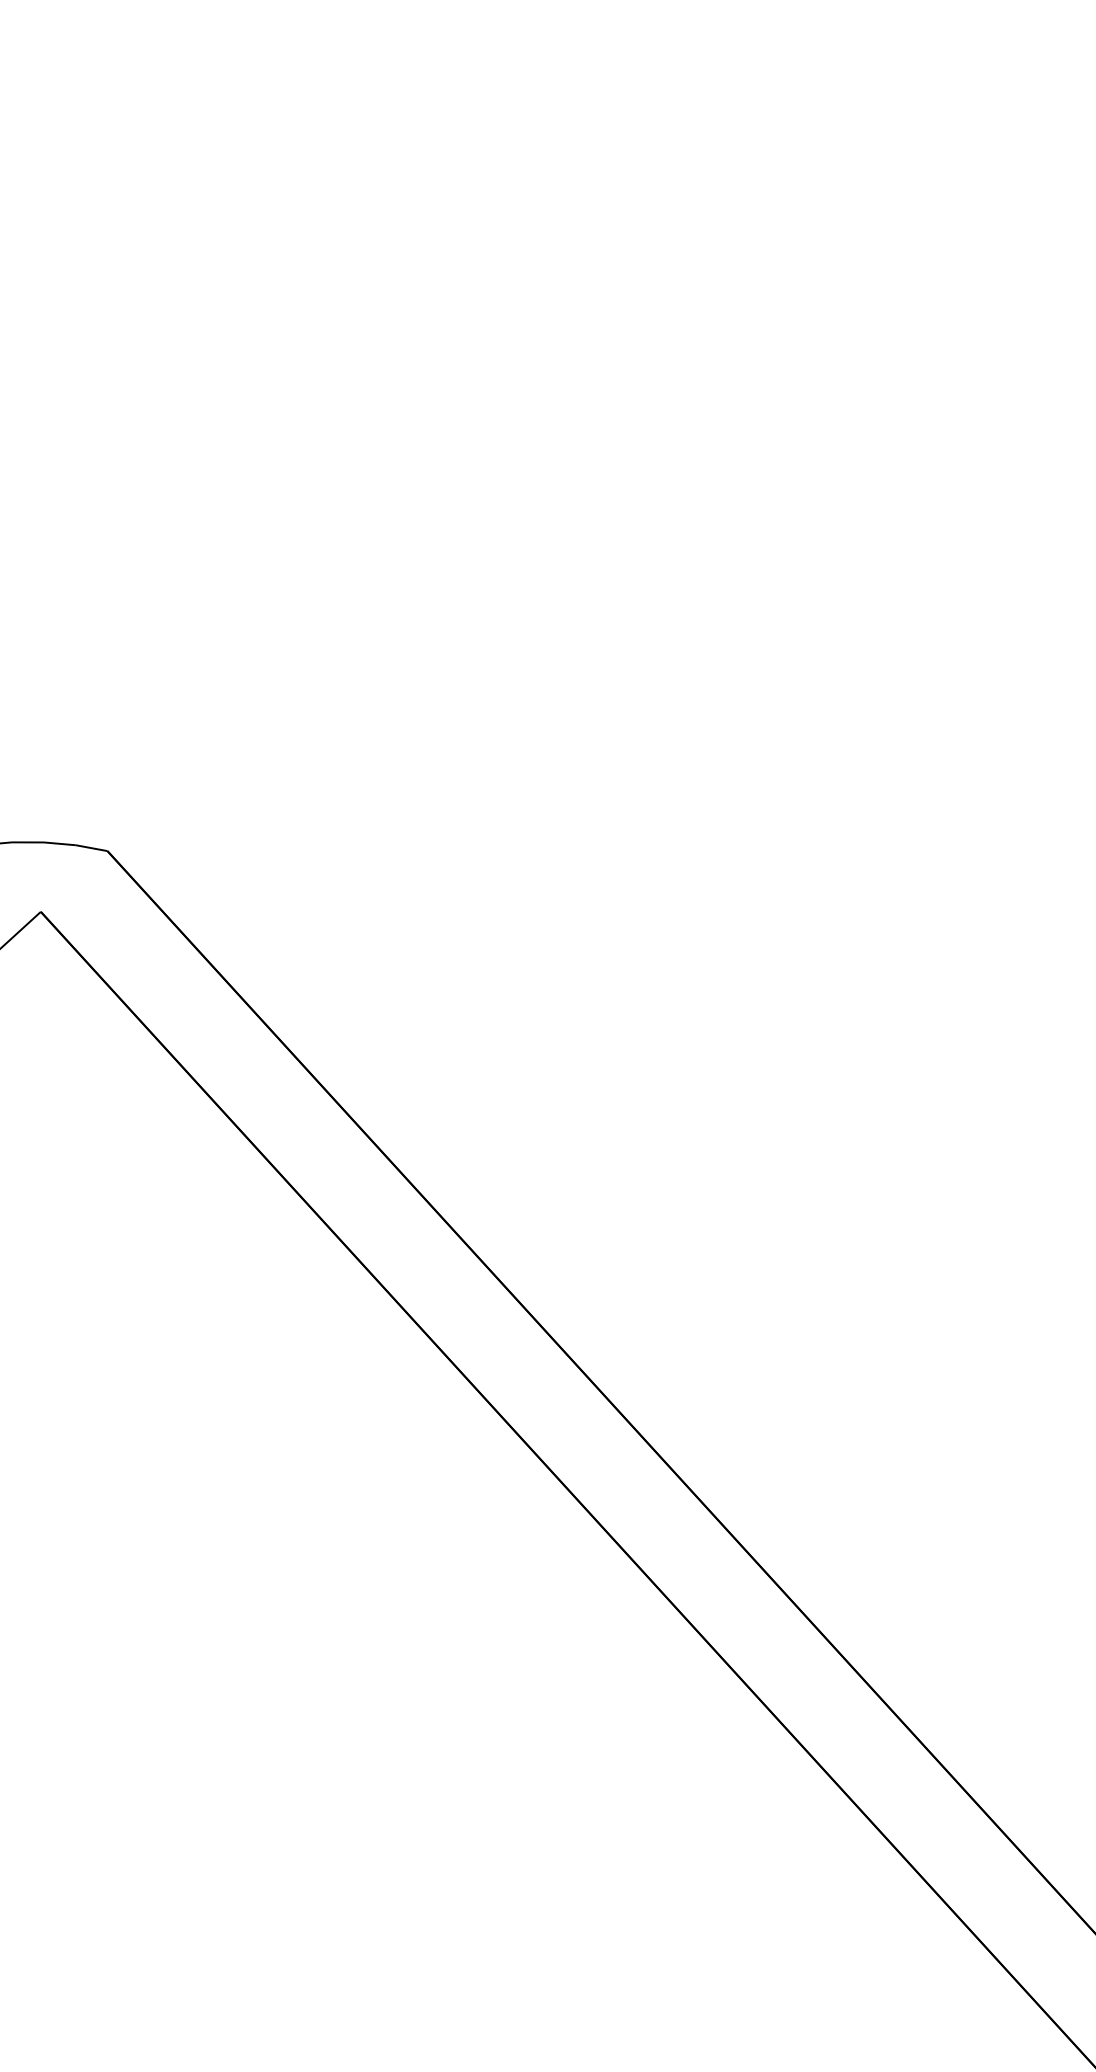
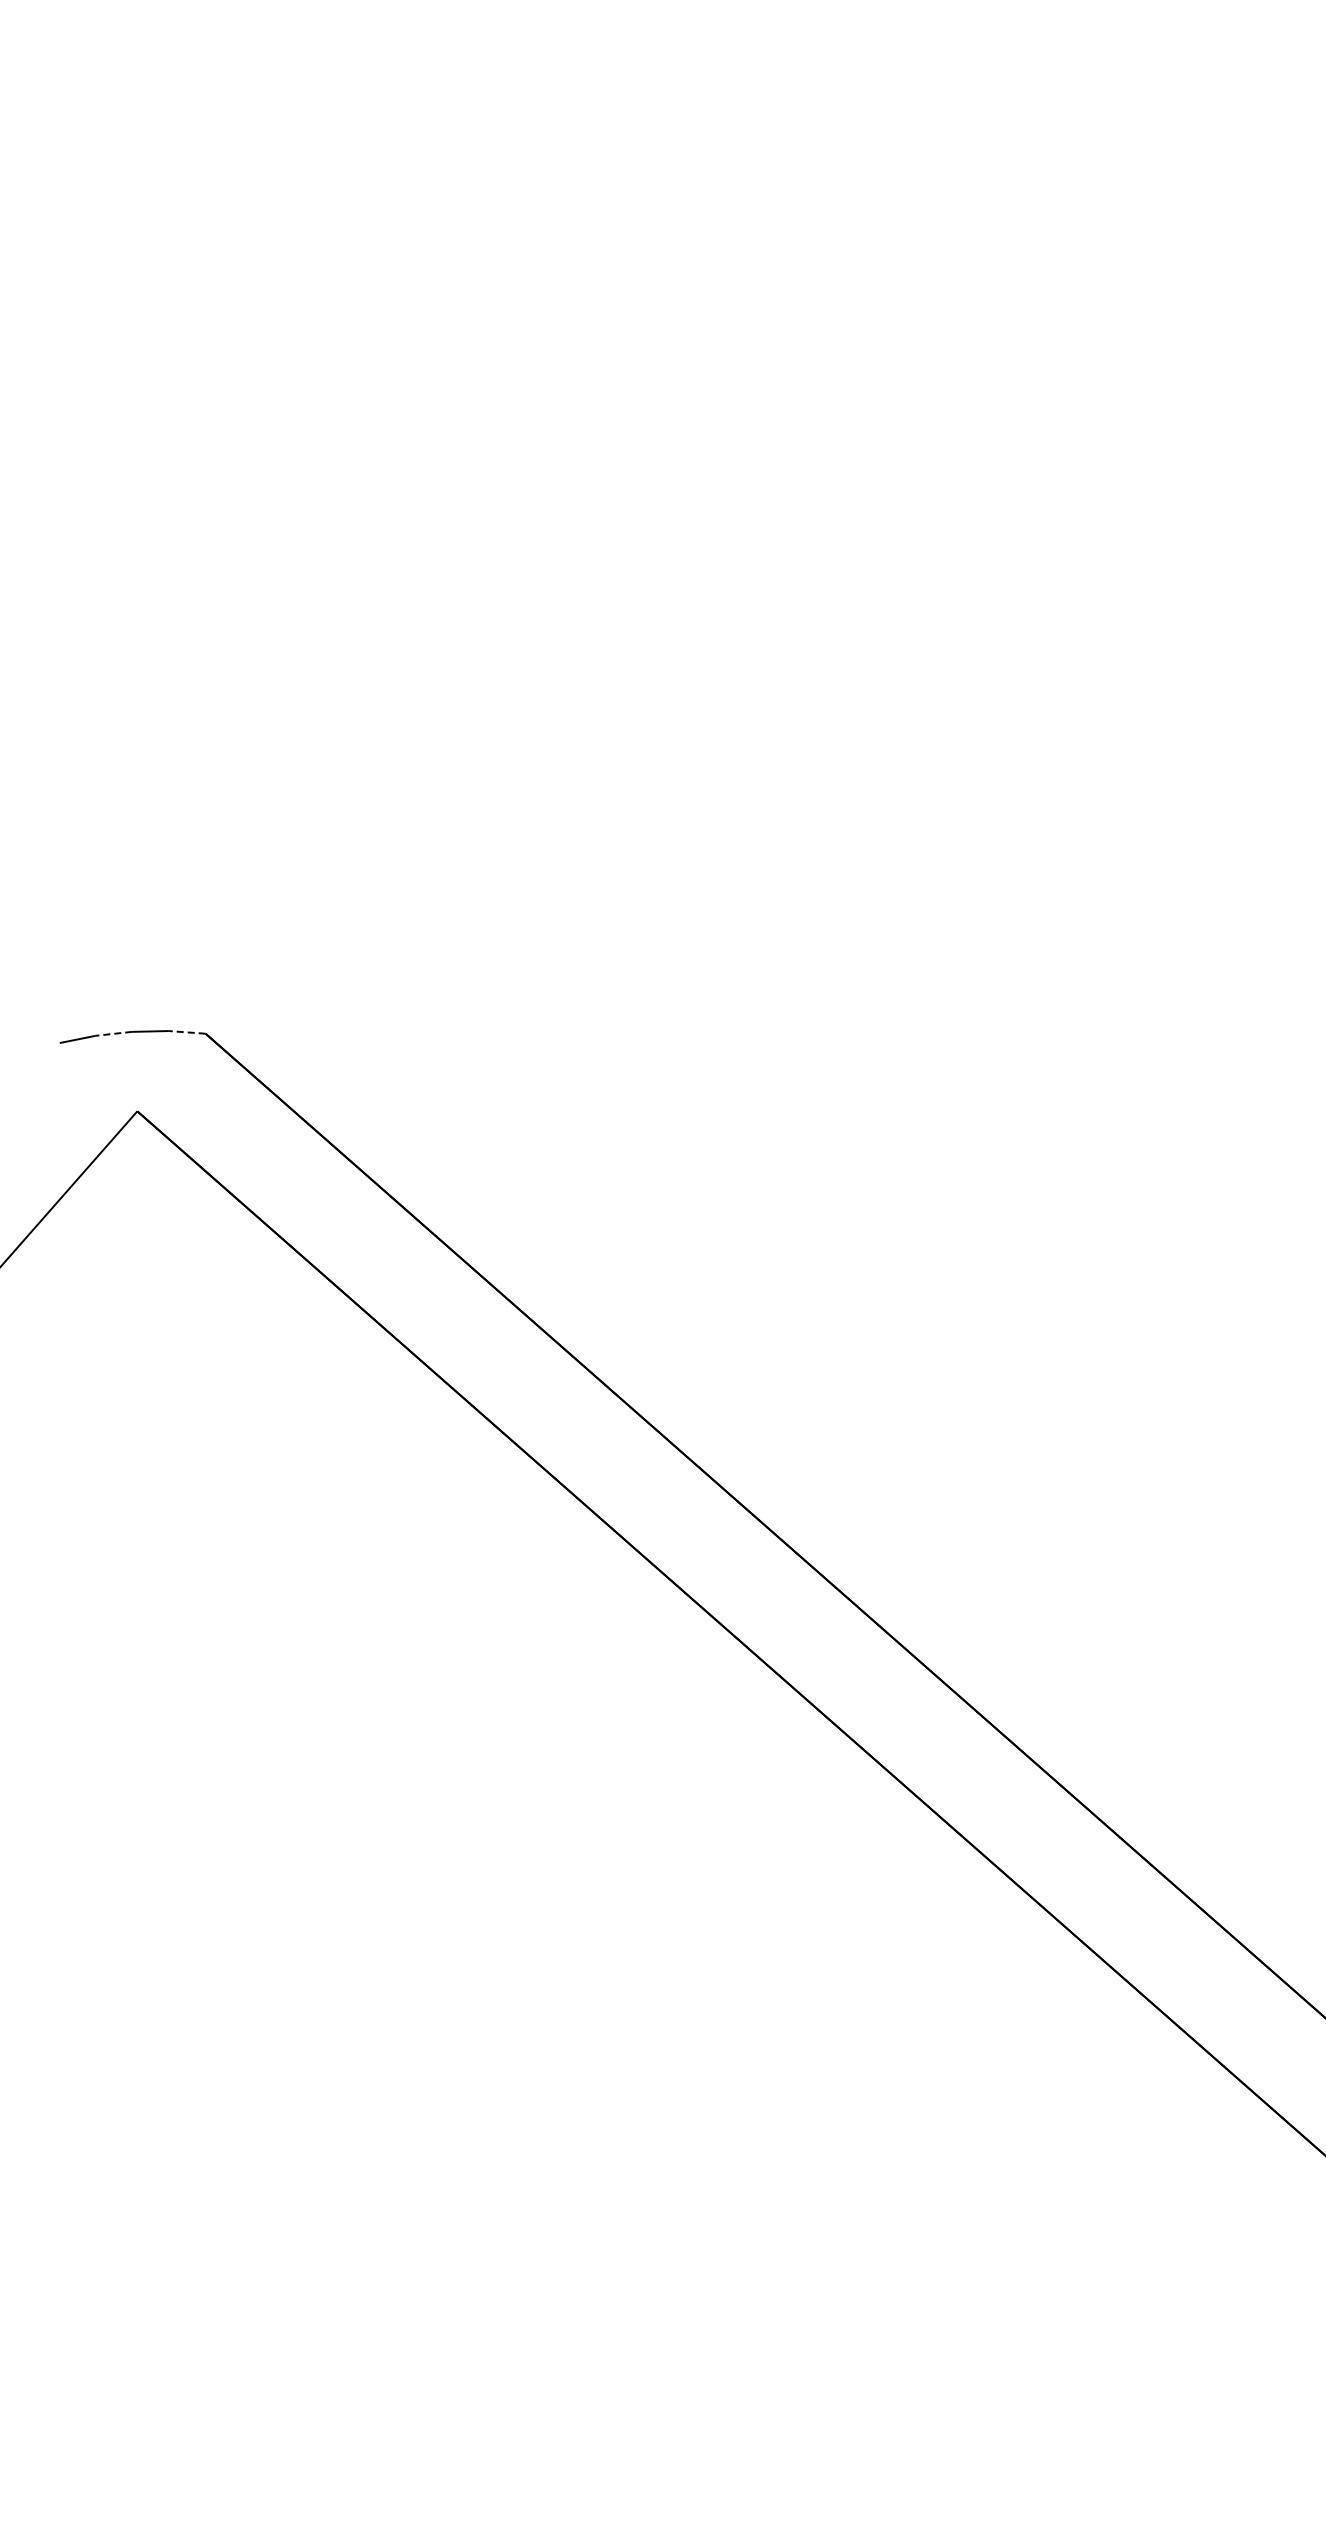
line: (27, 842) -> (113, 1033), solid -> dashed
line: (91, 848) -> (186, 1032), solid -> dashed

